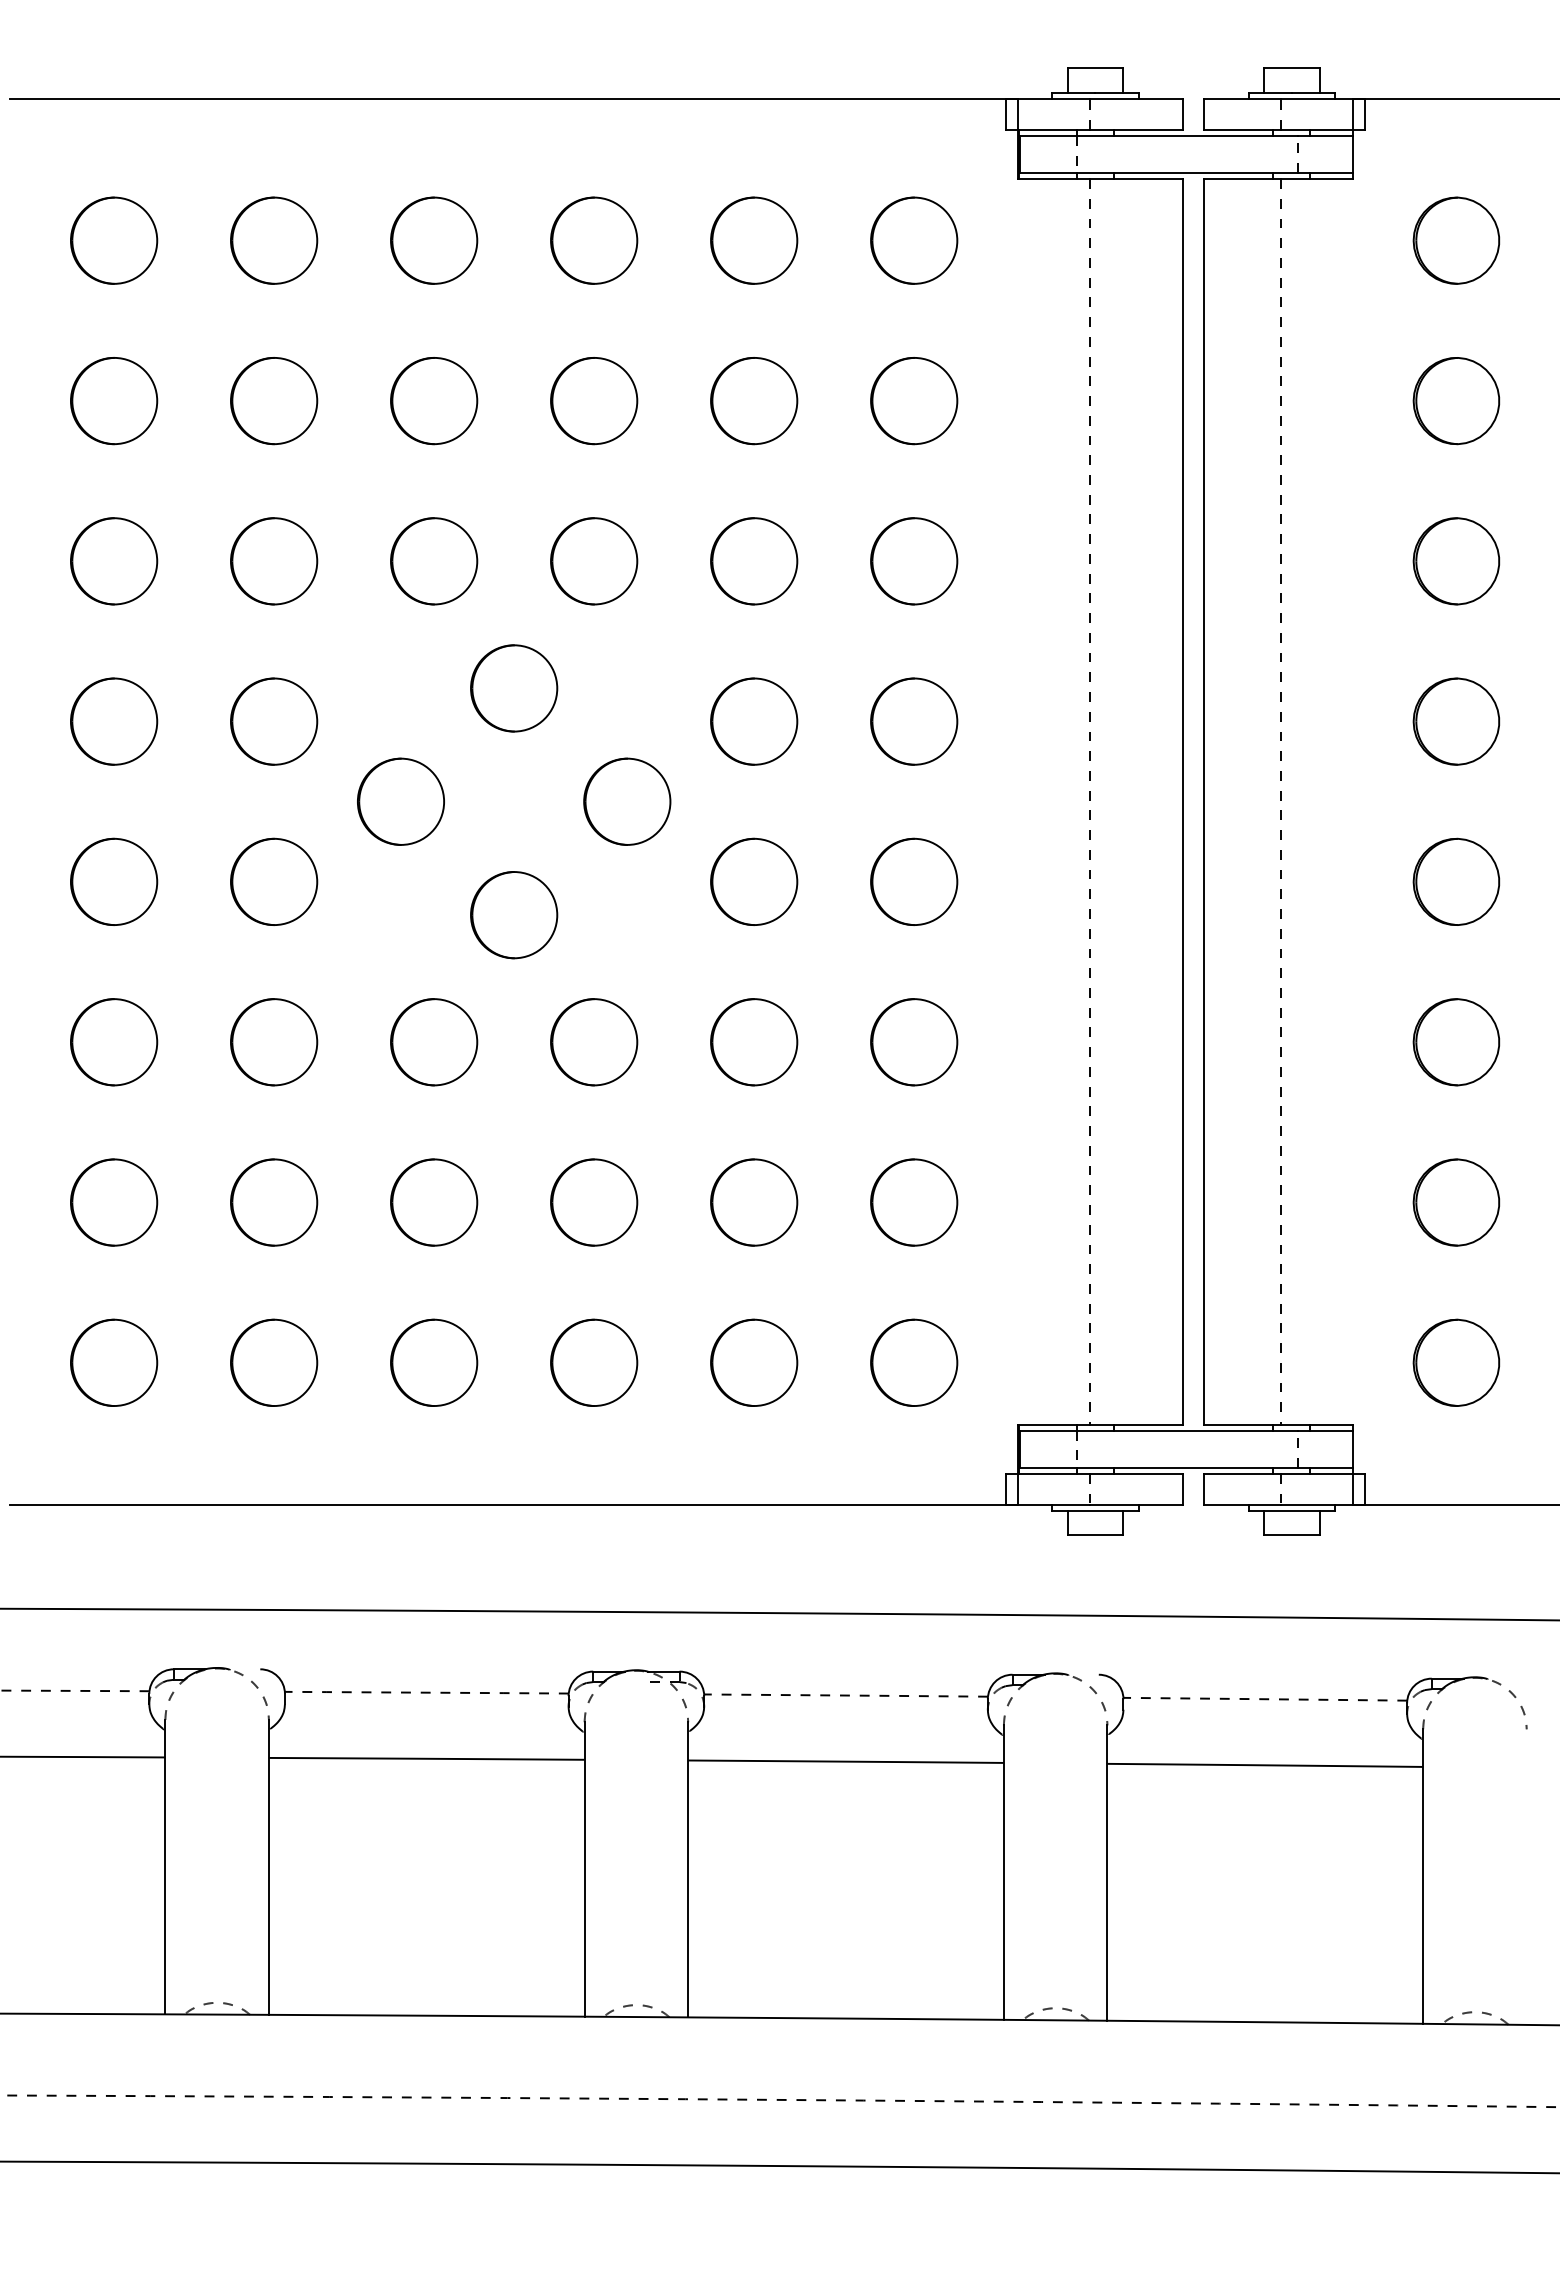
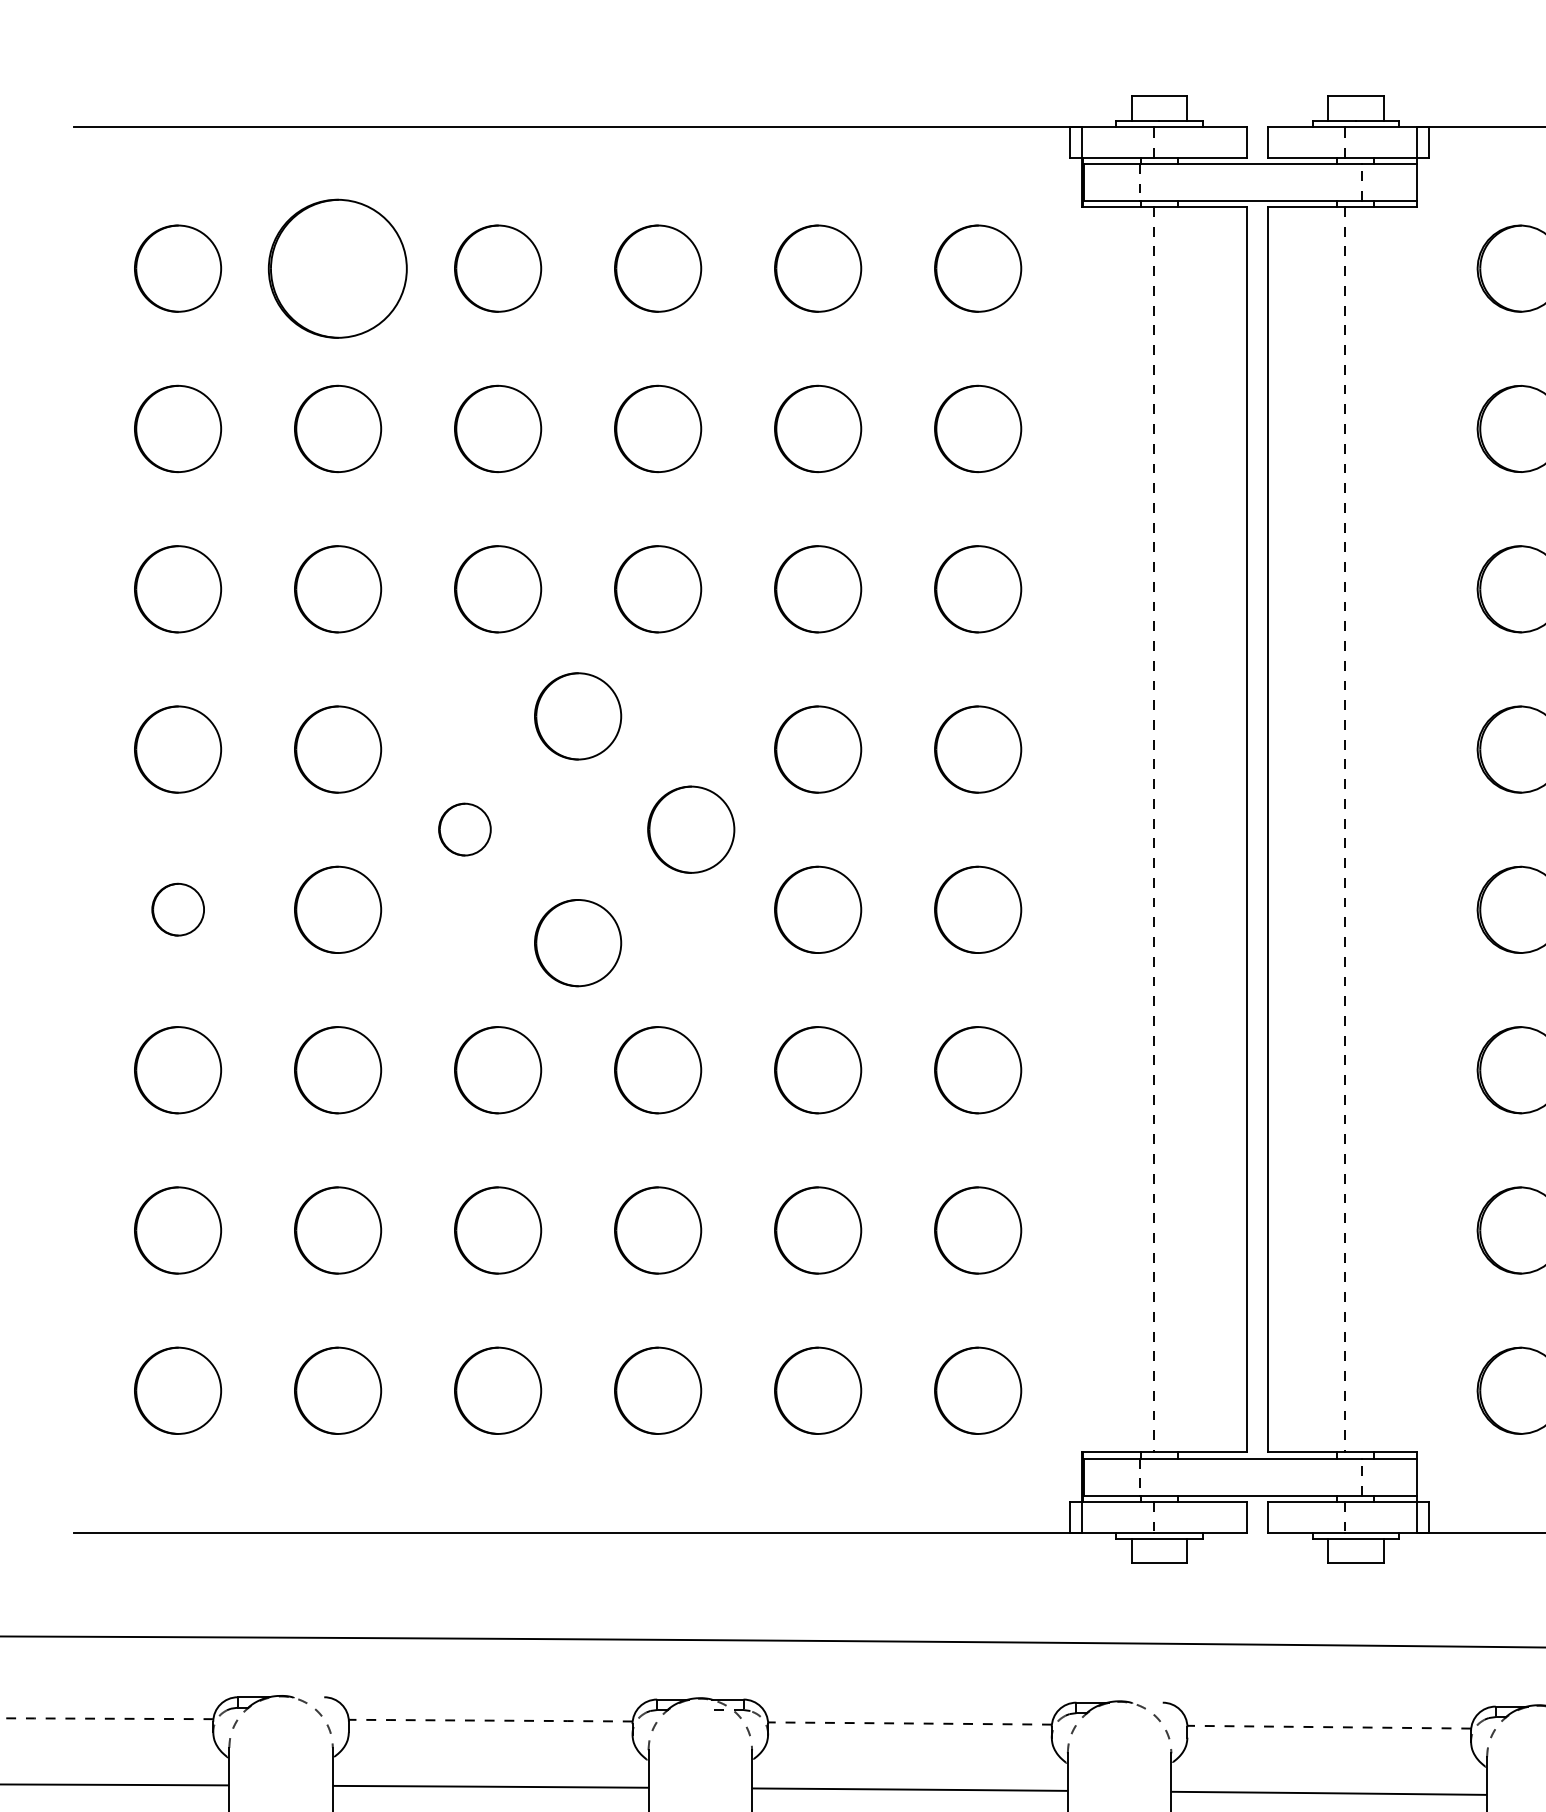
circle: (274, 240) -> (338, 268), size x1.6
circle: (400, 801) -> (464, 829), size x0.6
circle: (114, 881) -> (178, 909), size x0.6

